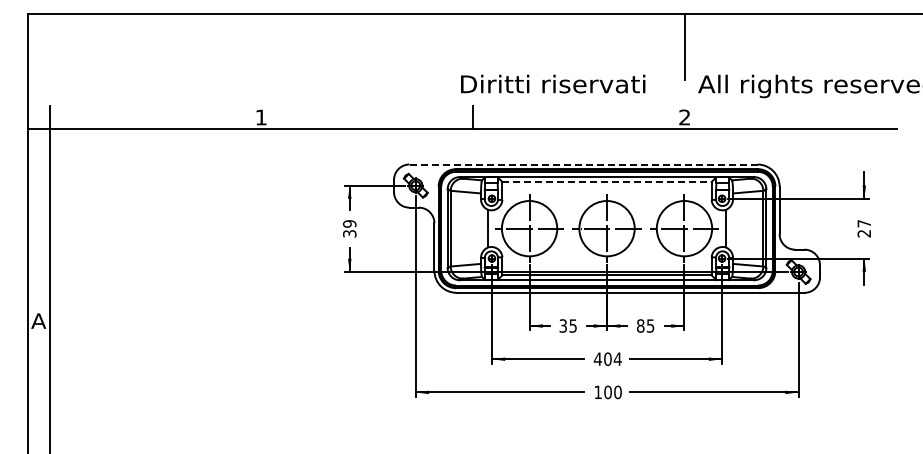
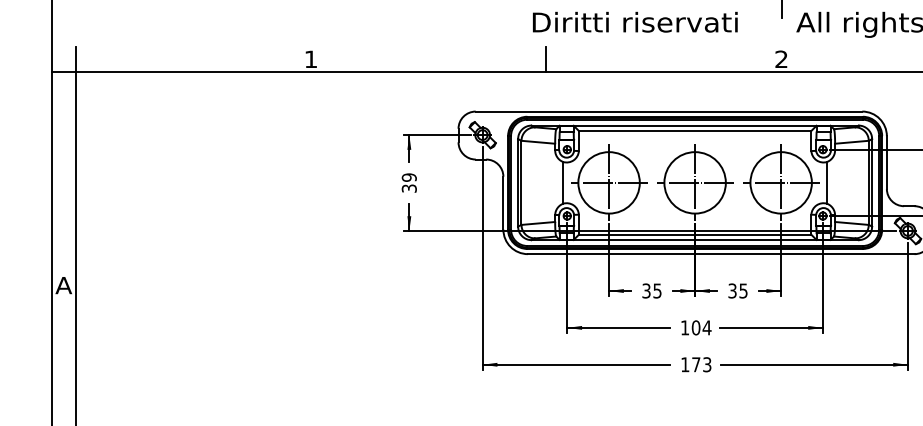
line: (583, 164) -> (668, 111), dashed -> solid
line: (607, 181) -> (695, 130), dashed -> solid
text: (640, 325) -> (732, 290), 85 -> 35
text: (597, 358) -> (684, 327), 404 -> 104
text: (612, 392) -> (701, 364), 100 -> 173

